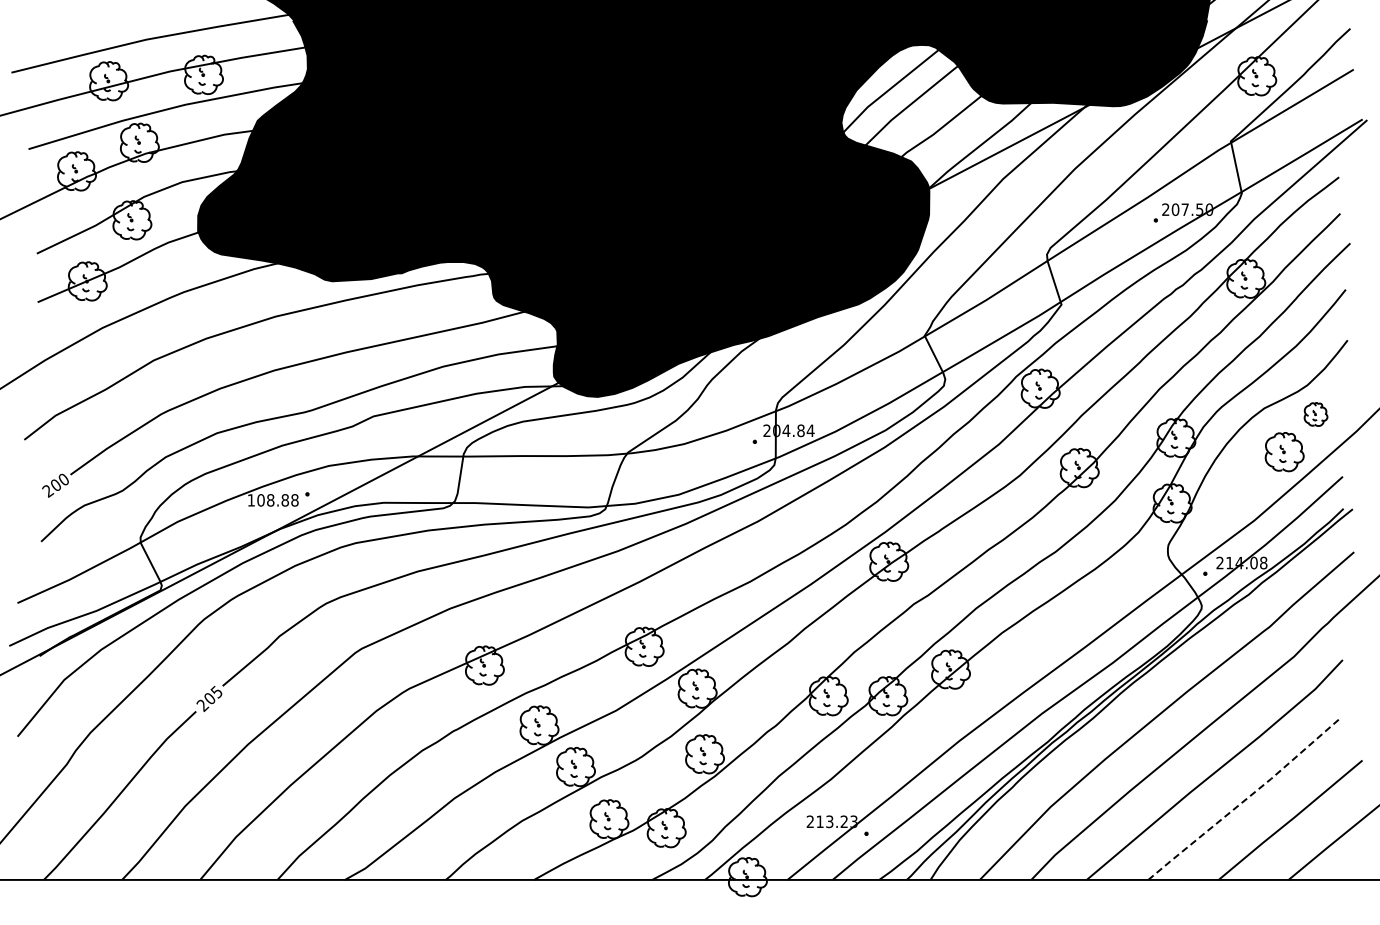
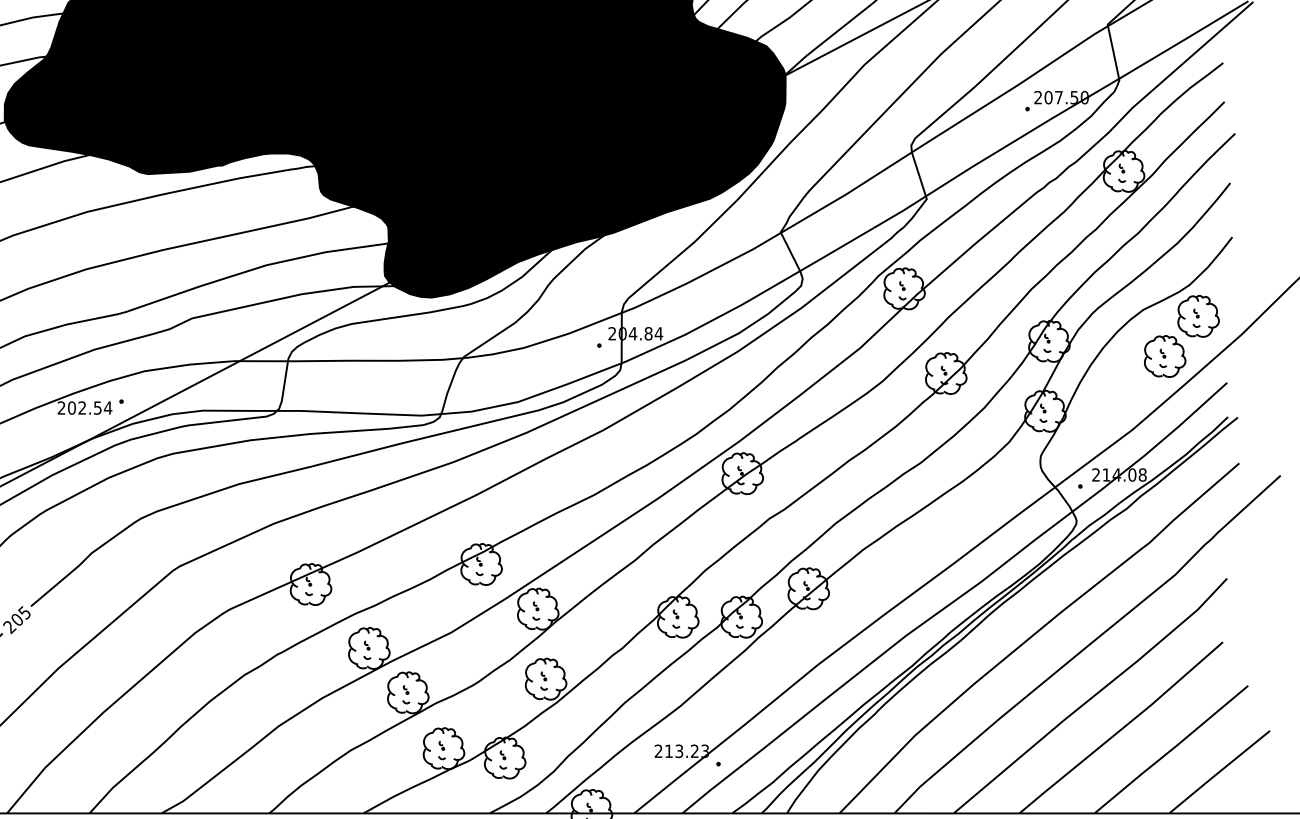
part: (1315, 414) -> (1198, 316), size x1.67
text: (272, 500) -> (84, 408), 108.88 -> 202.54
line: (1244, 800) -> (1122, 728), dashed -> solid

